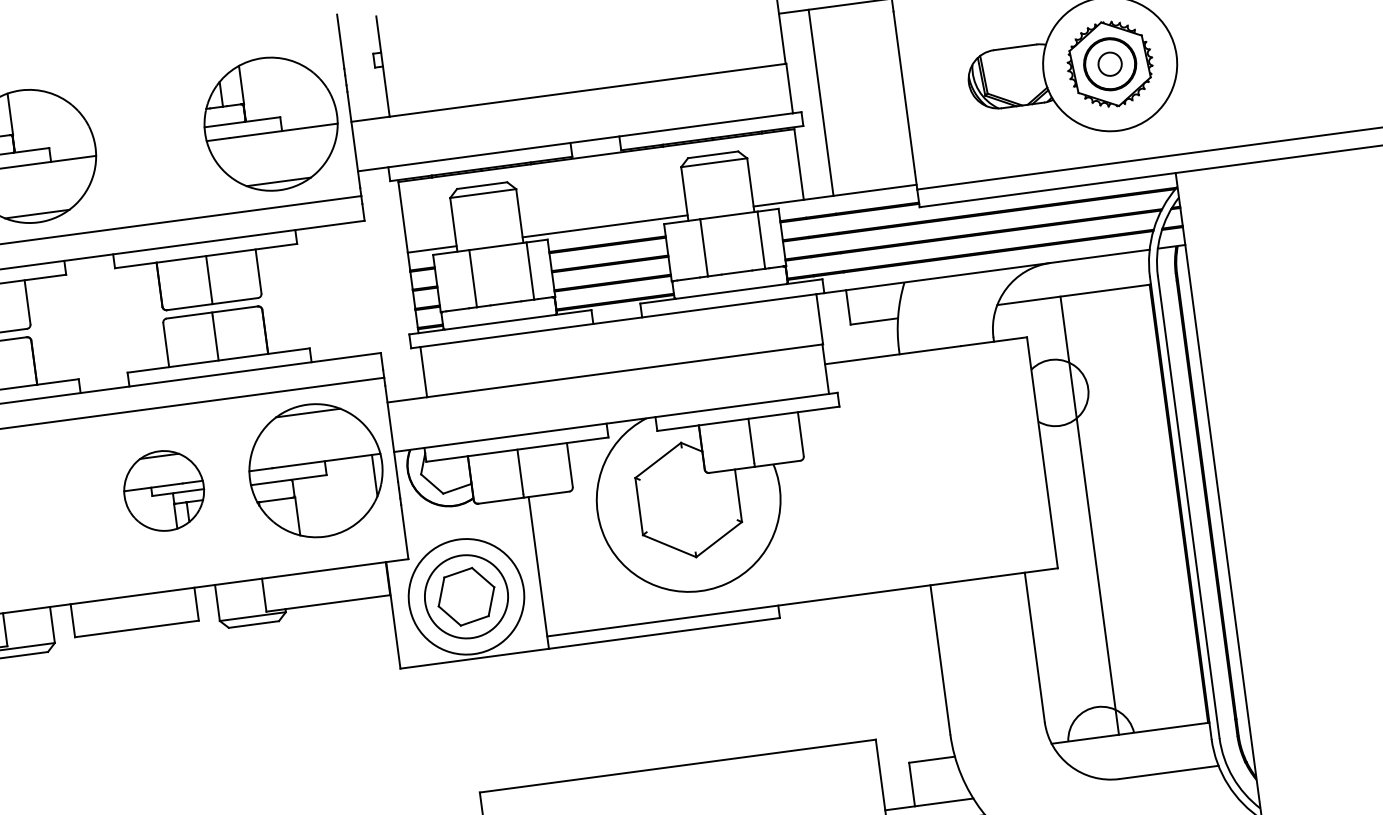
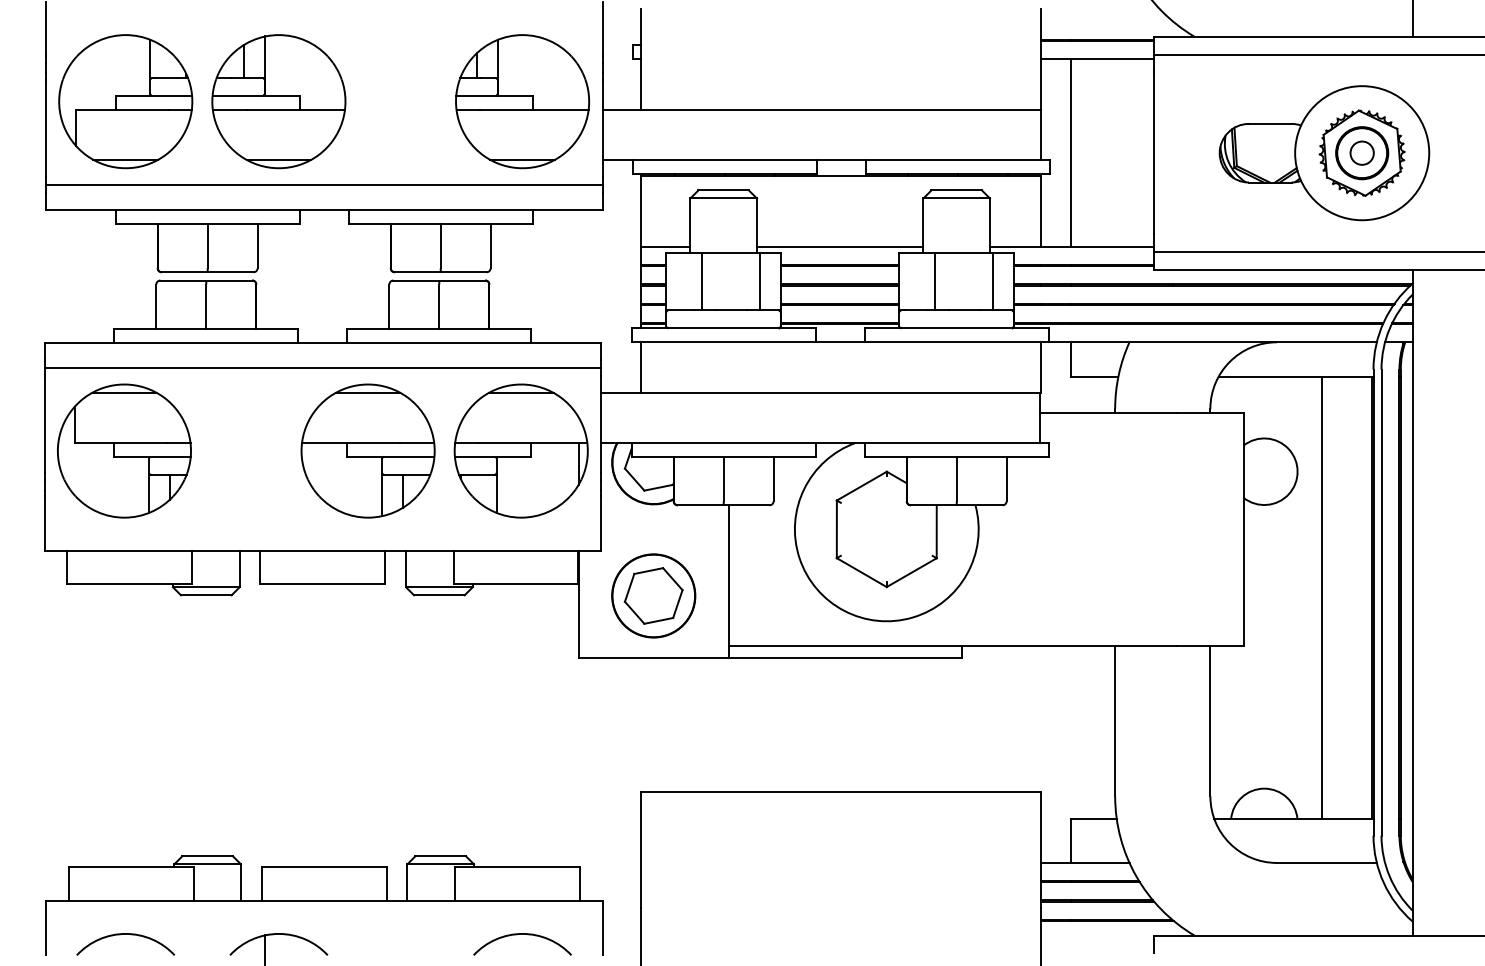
part: (163, 490) -> (367, 450), size x1.67
line: (1089, 515) -> (1322, 597), moved
circle: (466, 596) -> (653, 595), size x0.71

